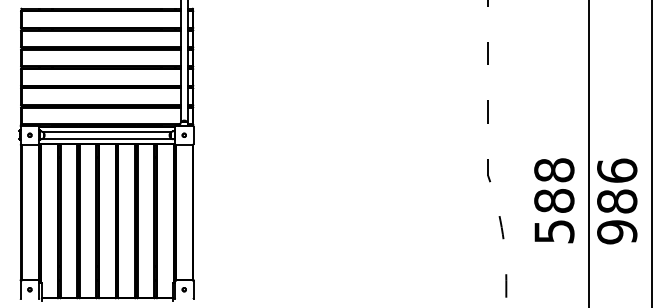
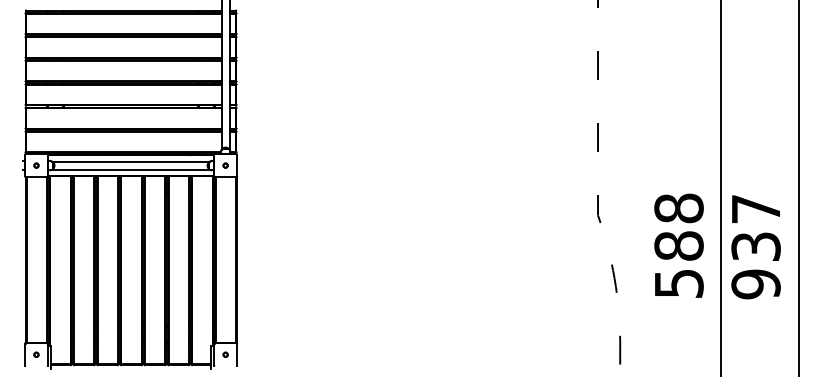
text: (617, 185) -> (756, 227), 986 -> 937

